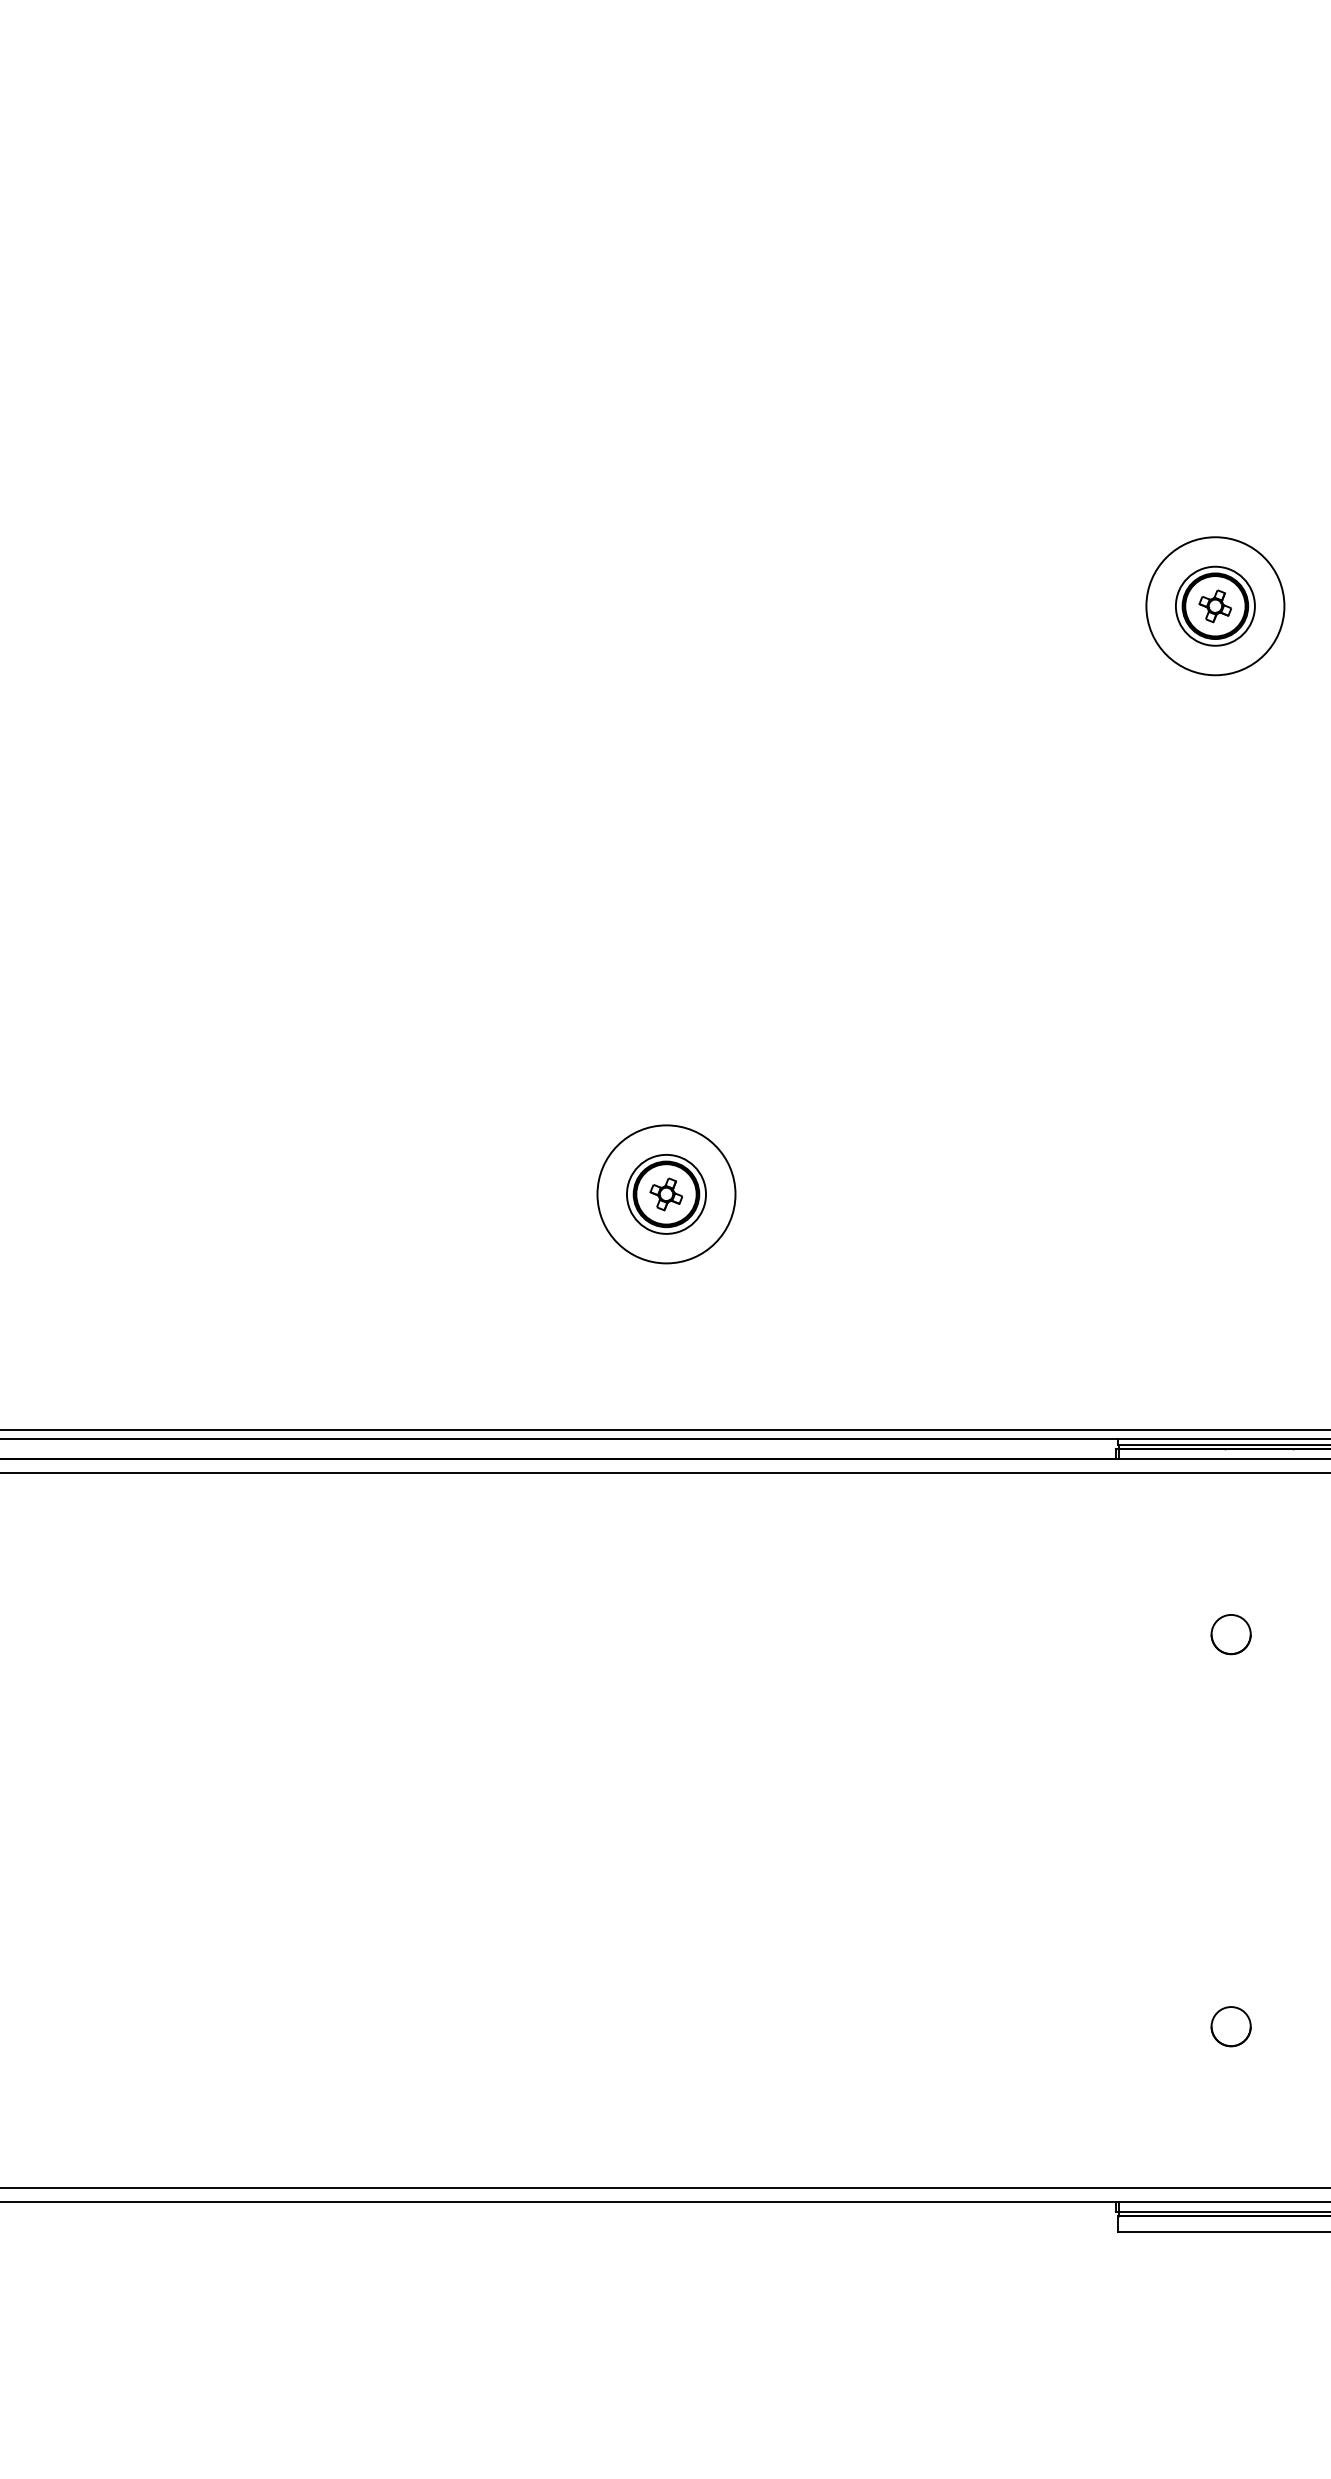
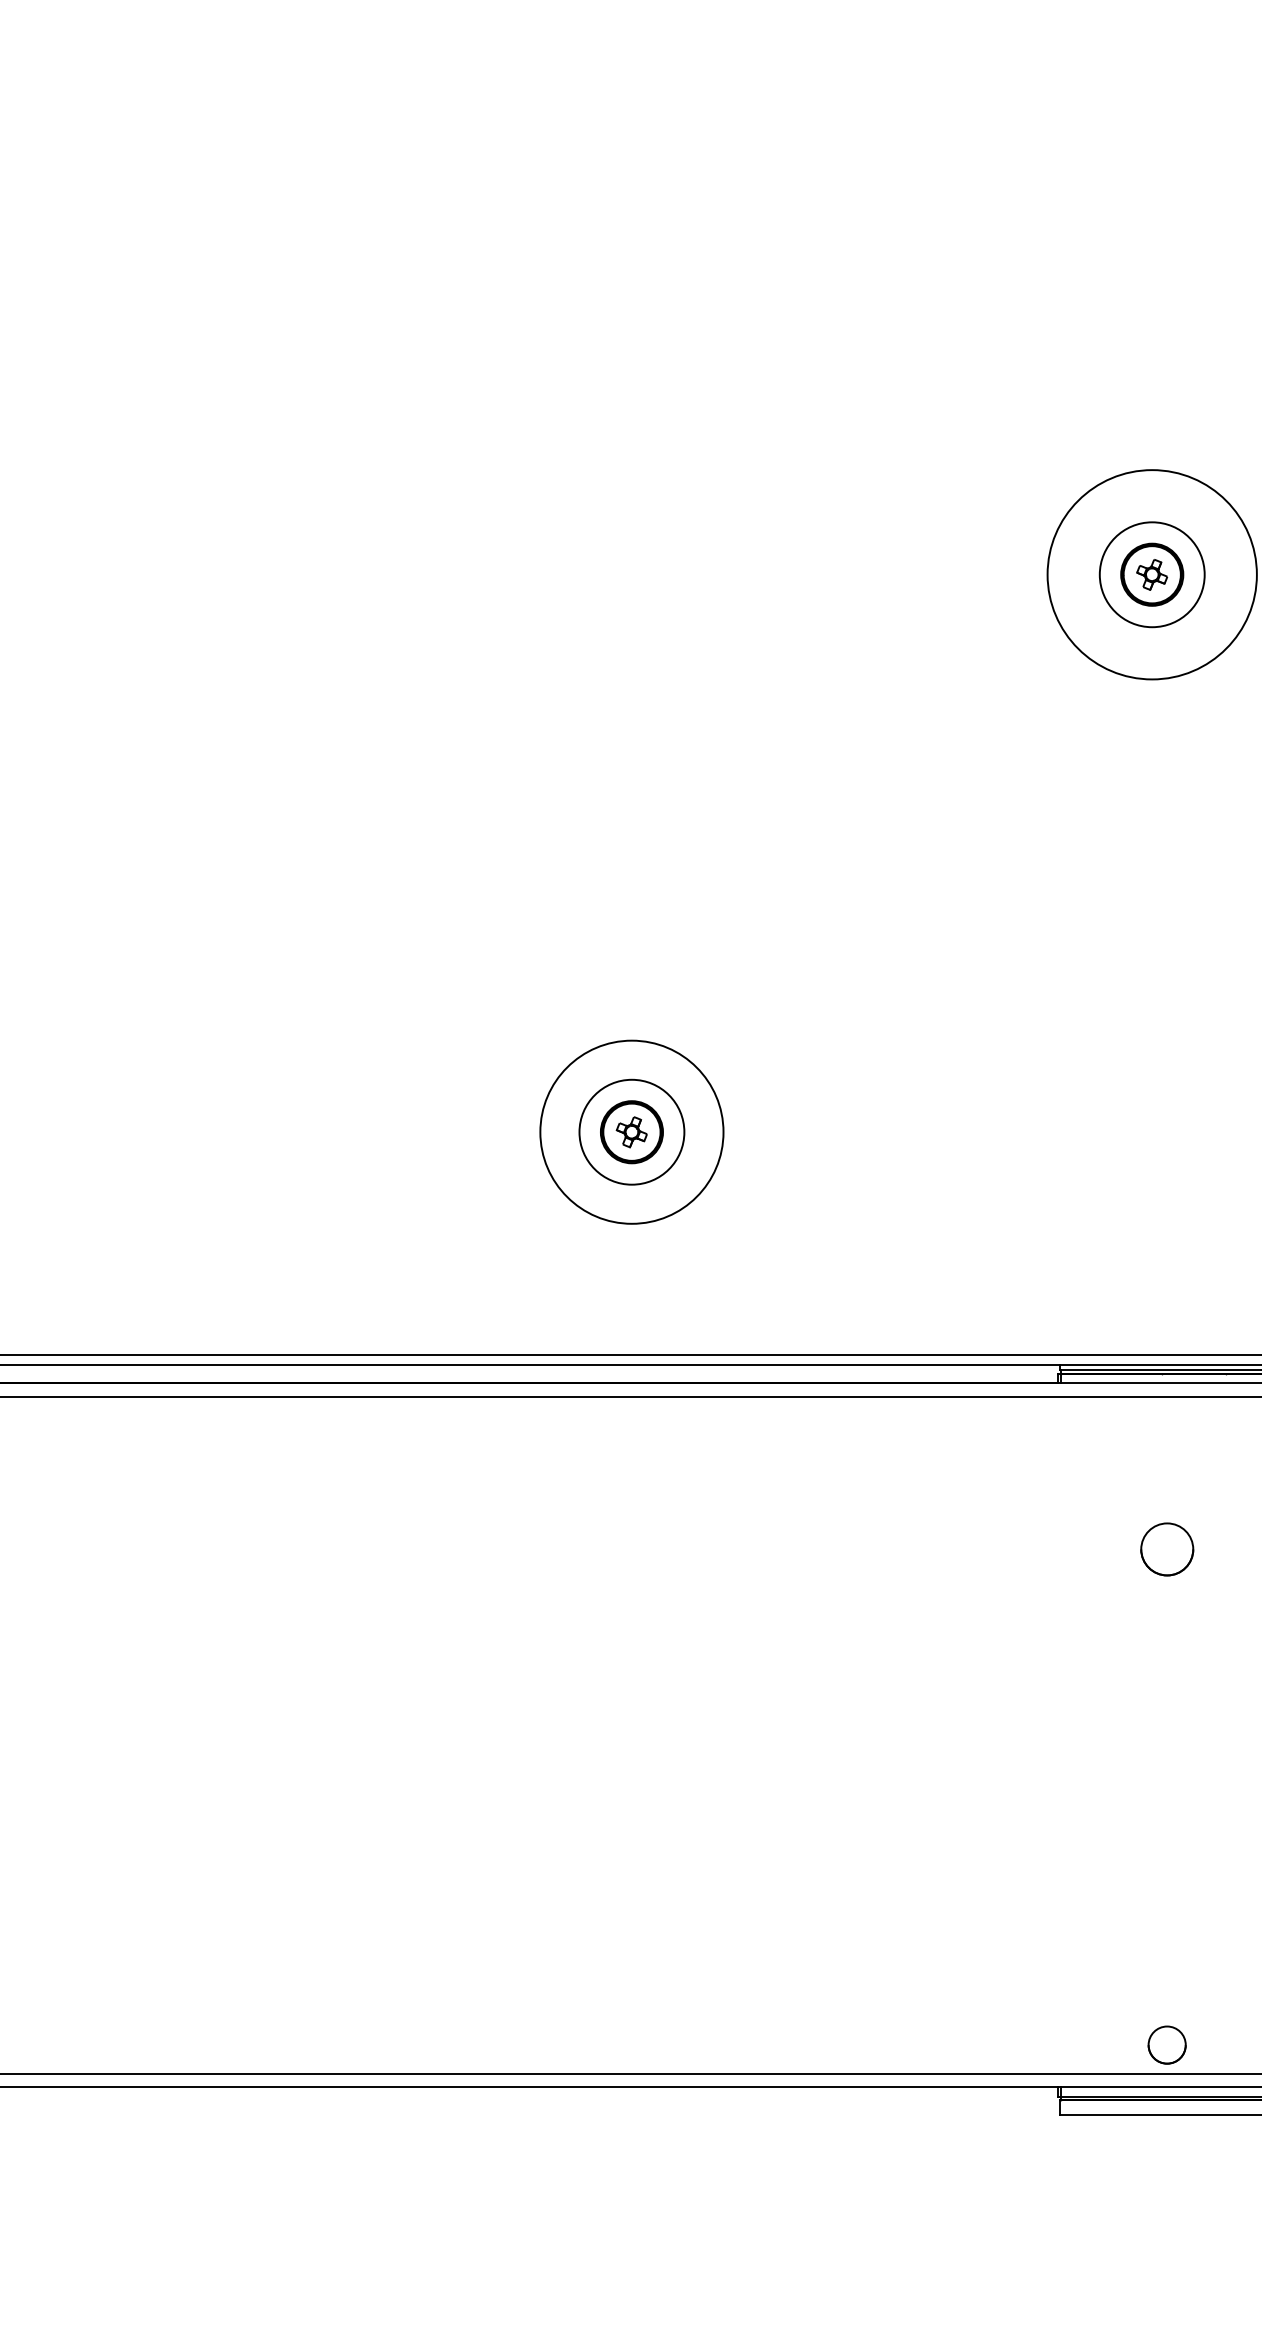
circle: (1214, 605) -> (1151, 574), size x1.4
circle: (1214, 605) -> (1151, 574), size x1.6
circle: (666, 1193) -> (631, 1131), size x1.4
circle: (666, 1193) -> (631, 1131), size x1.4
circle: (1230, 1634) -> (1166, 1549), size x1.4
circle: (1230, 2026) -> (1166, 2044), moved

